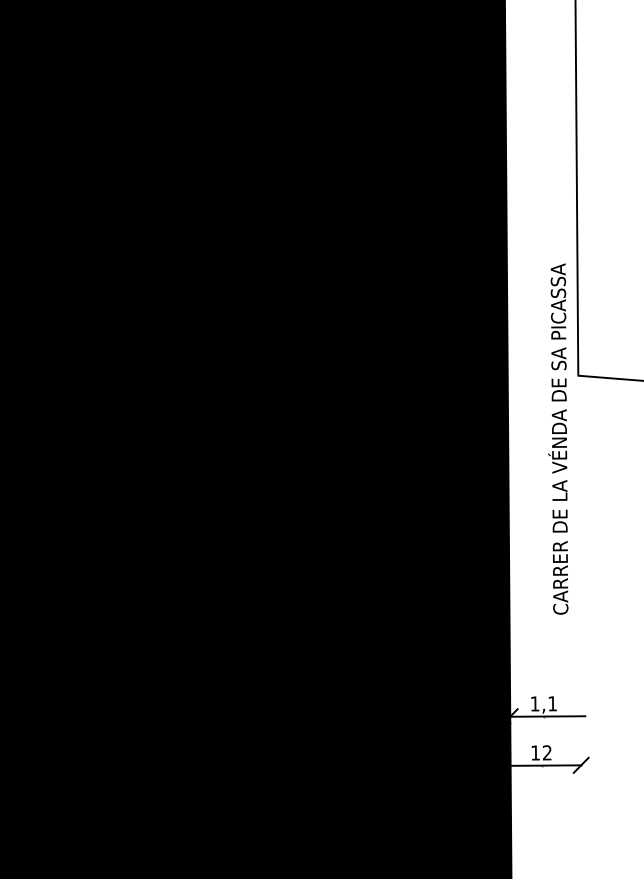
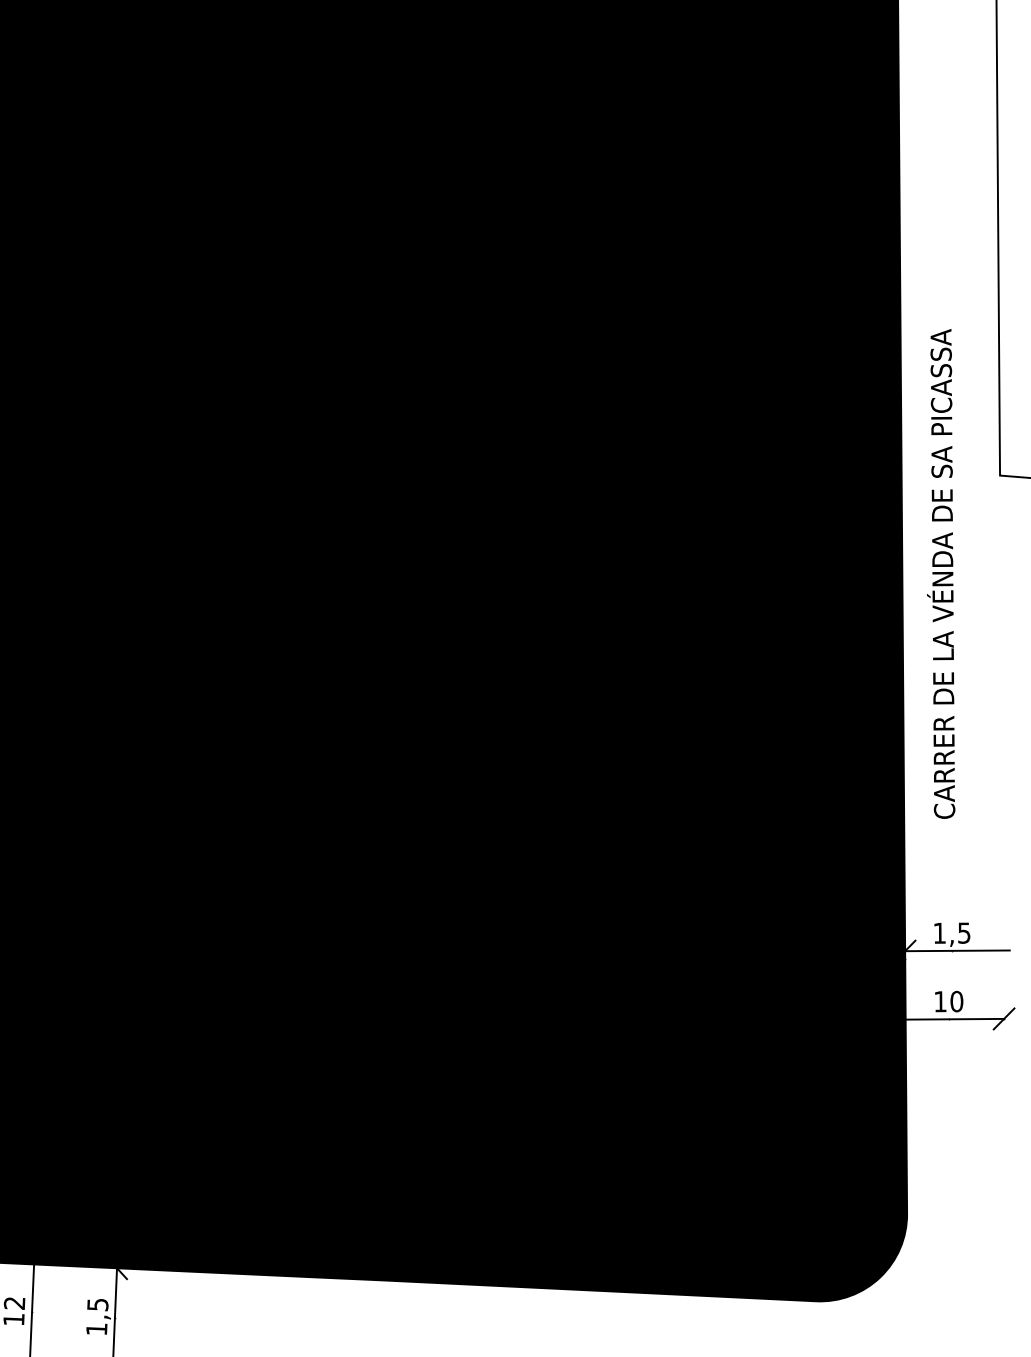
text: (558, 438) -> (941, 573), moved
text: (552, 703) -> (964, 932), 1,1 -> 1,5
text: (547, 752) -> (956, 1001), 12 -> 10

